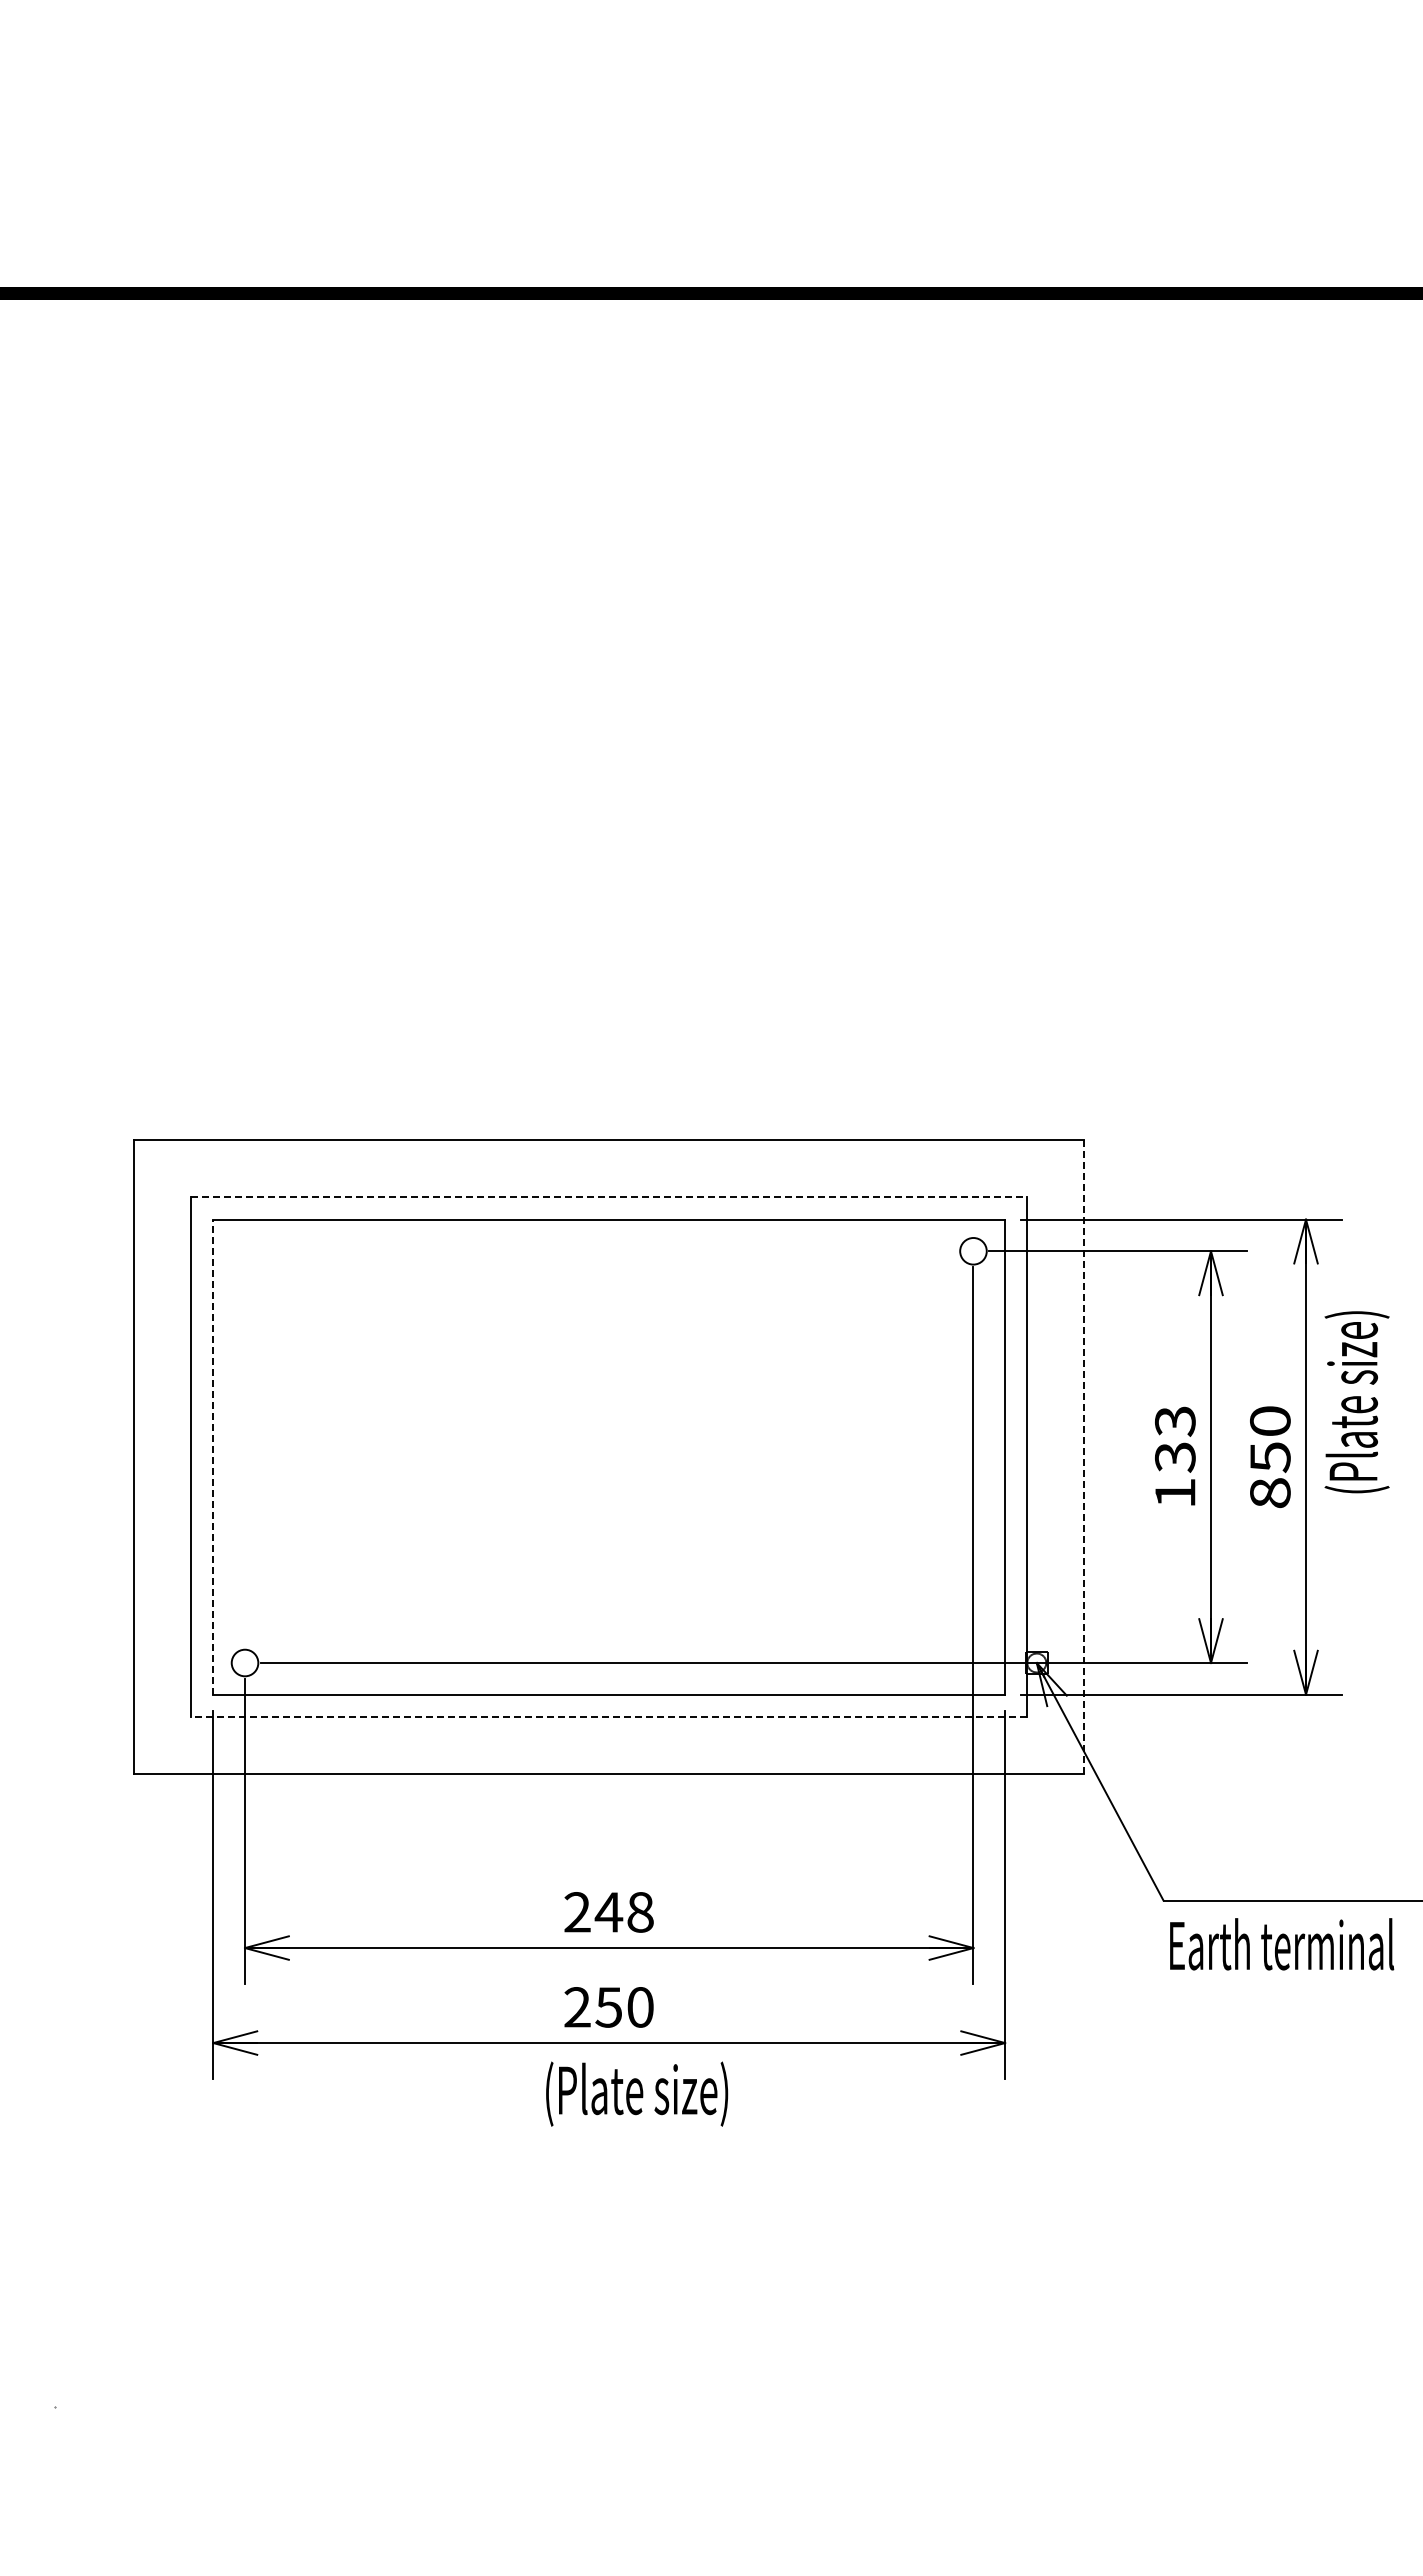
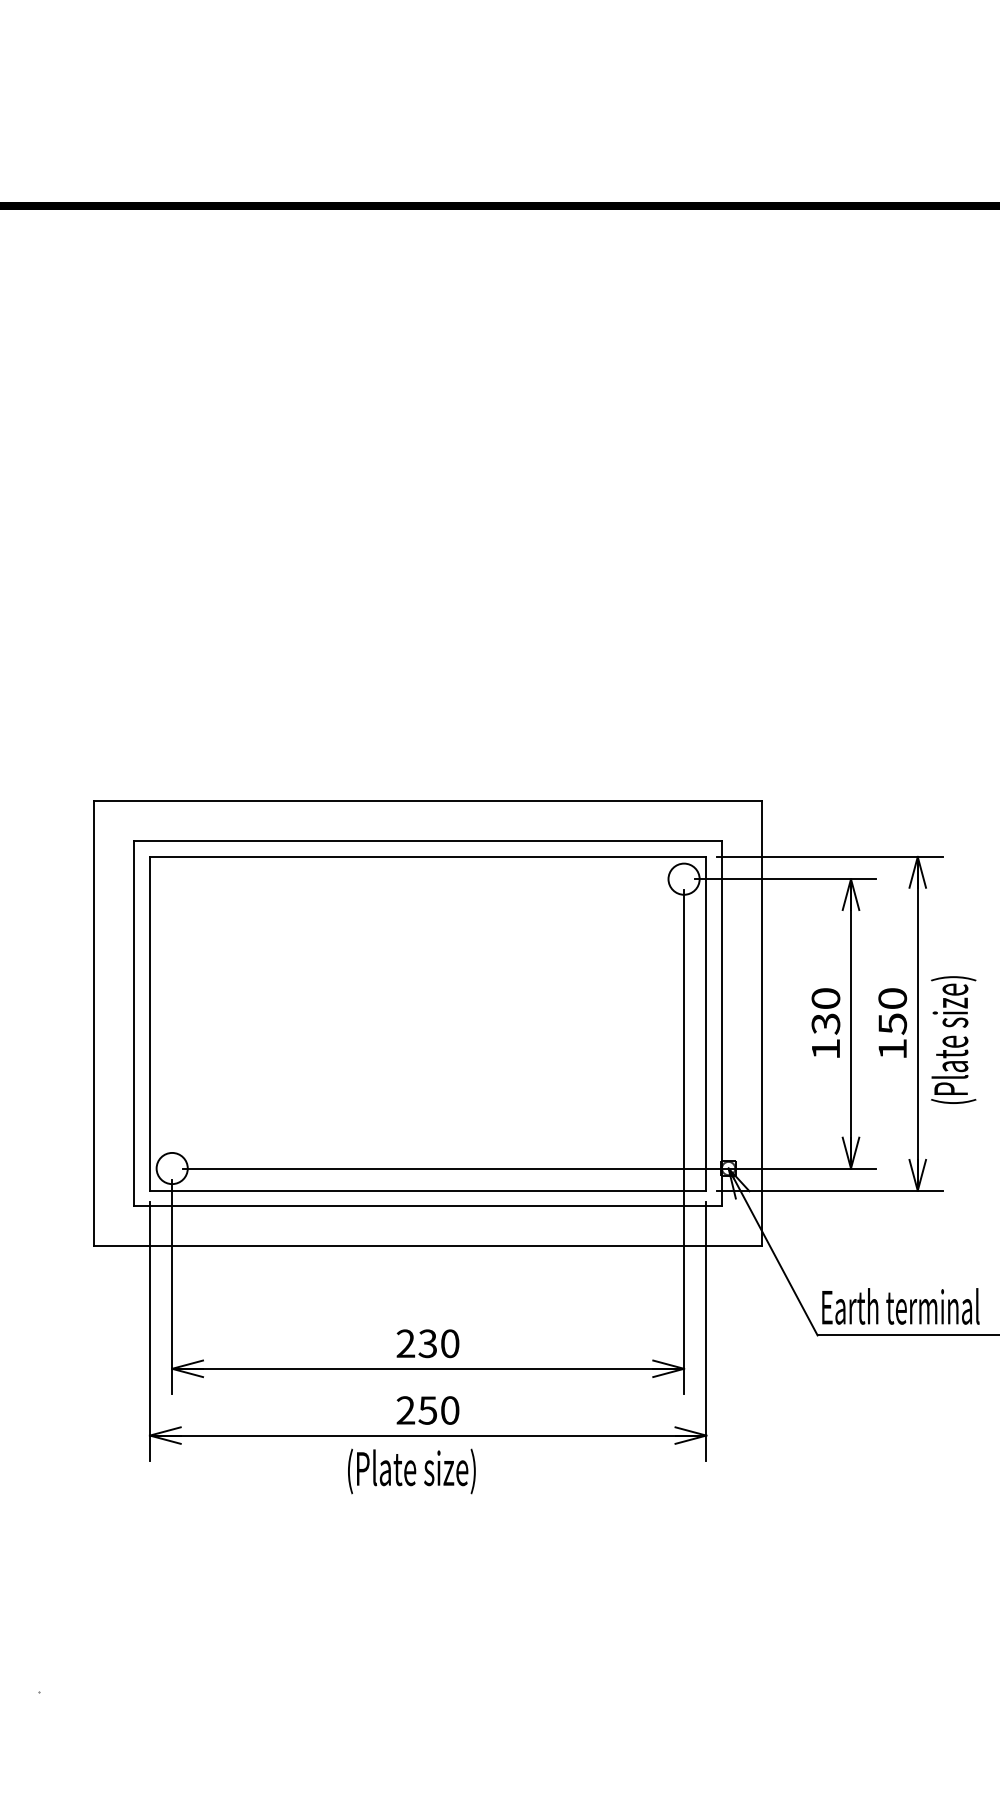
line: (609, 1197) -> (428, 841), dashed -> solid
circle: (973, 1251) -> (684, 879), size x1.67
text: (1356, 1402) -> (953, 1040), moved
text: (1175, 1421) -> (826, 998), 133 -> 130
line: (213, 1457) -> (150, 1024), dashed -> solid
line: (1084, 1457) -> (762, 1024), dashed -> solid
text: (1270, 1493) -> (892, 1049), 850 -> 150
circle: (244, 1662) -> (171, 1168), size x1.67
line: (608, 1716) -> (427, 1206), dashed -> solid
text: (623, 1912) -> (438, 1343), 248 -> 230
text: (1282, 1944) -> (901, 1306), moved
text: (637, 2093) -> (412, 1471), moved

